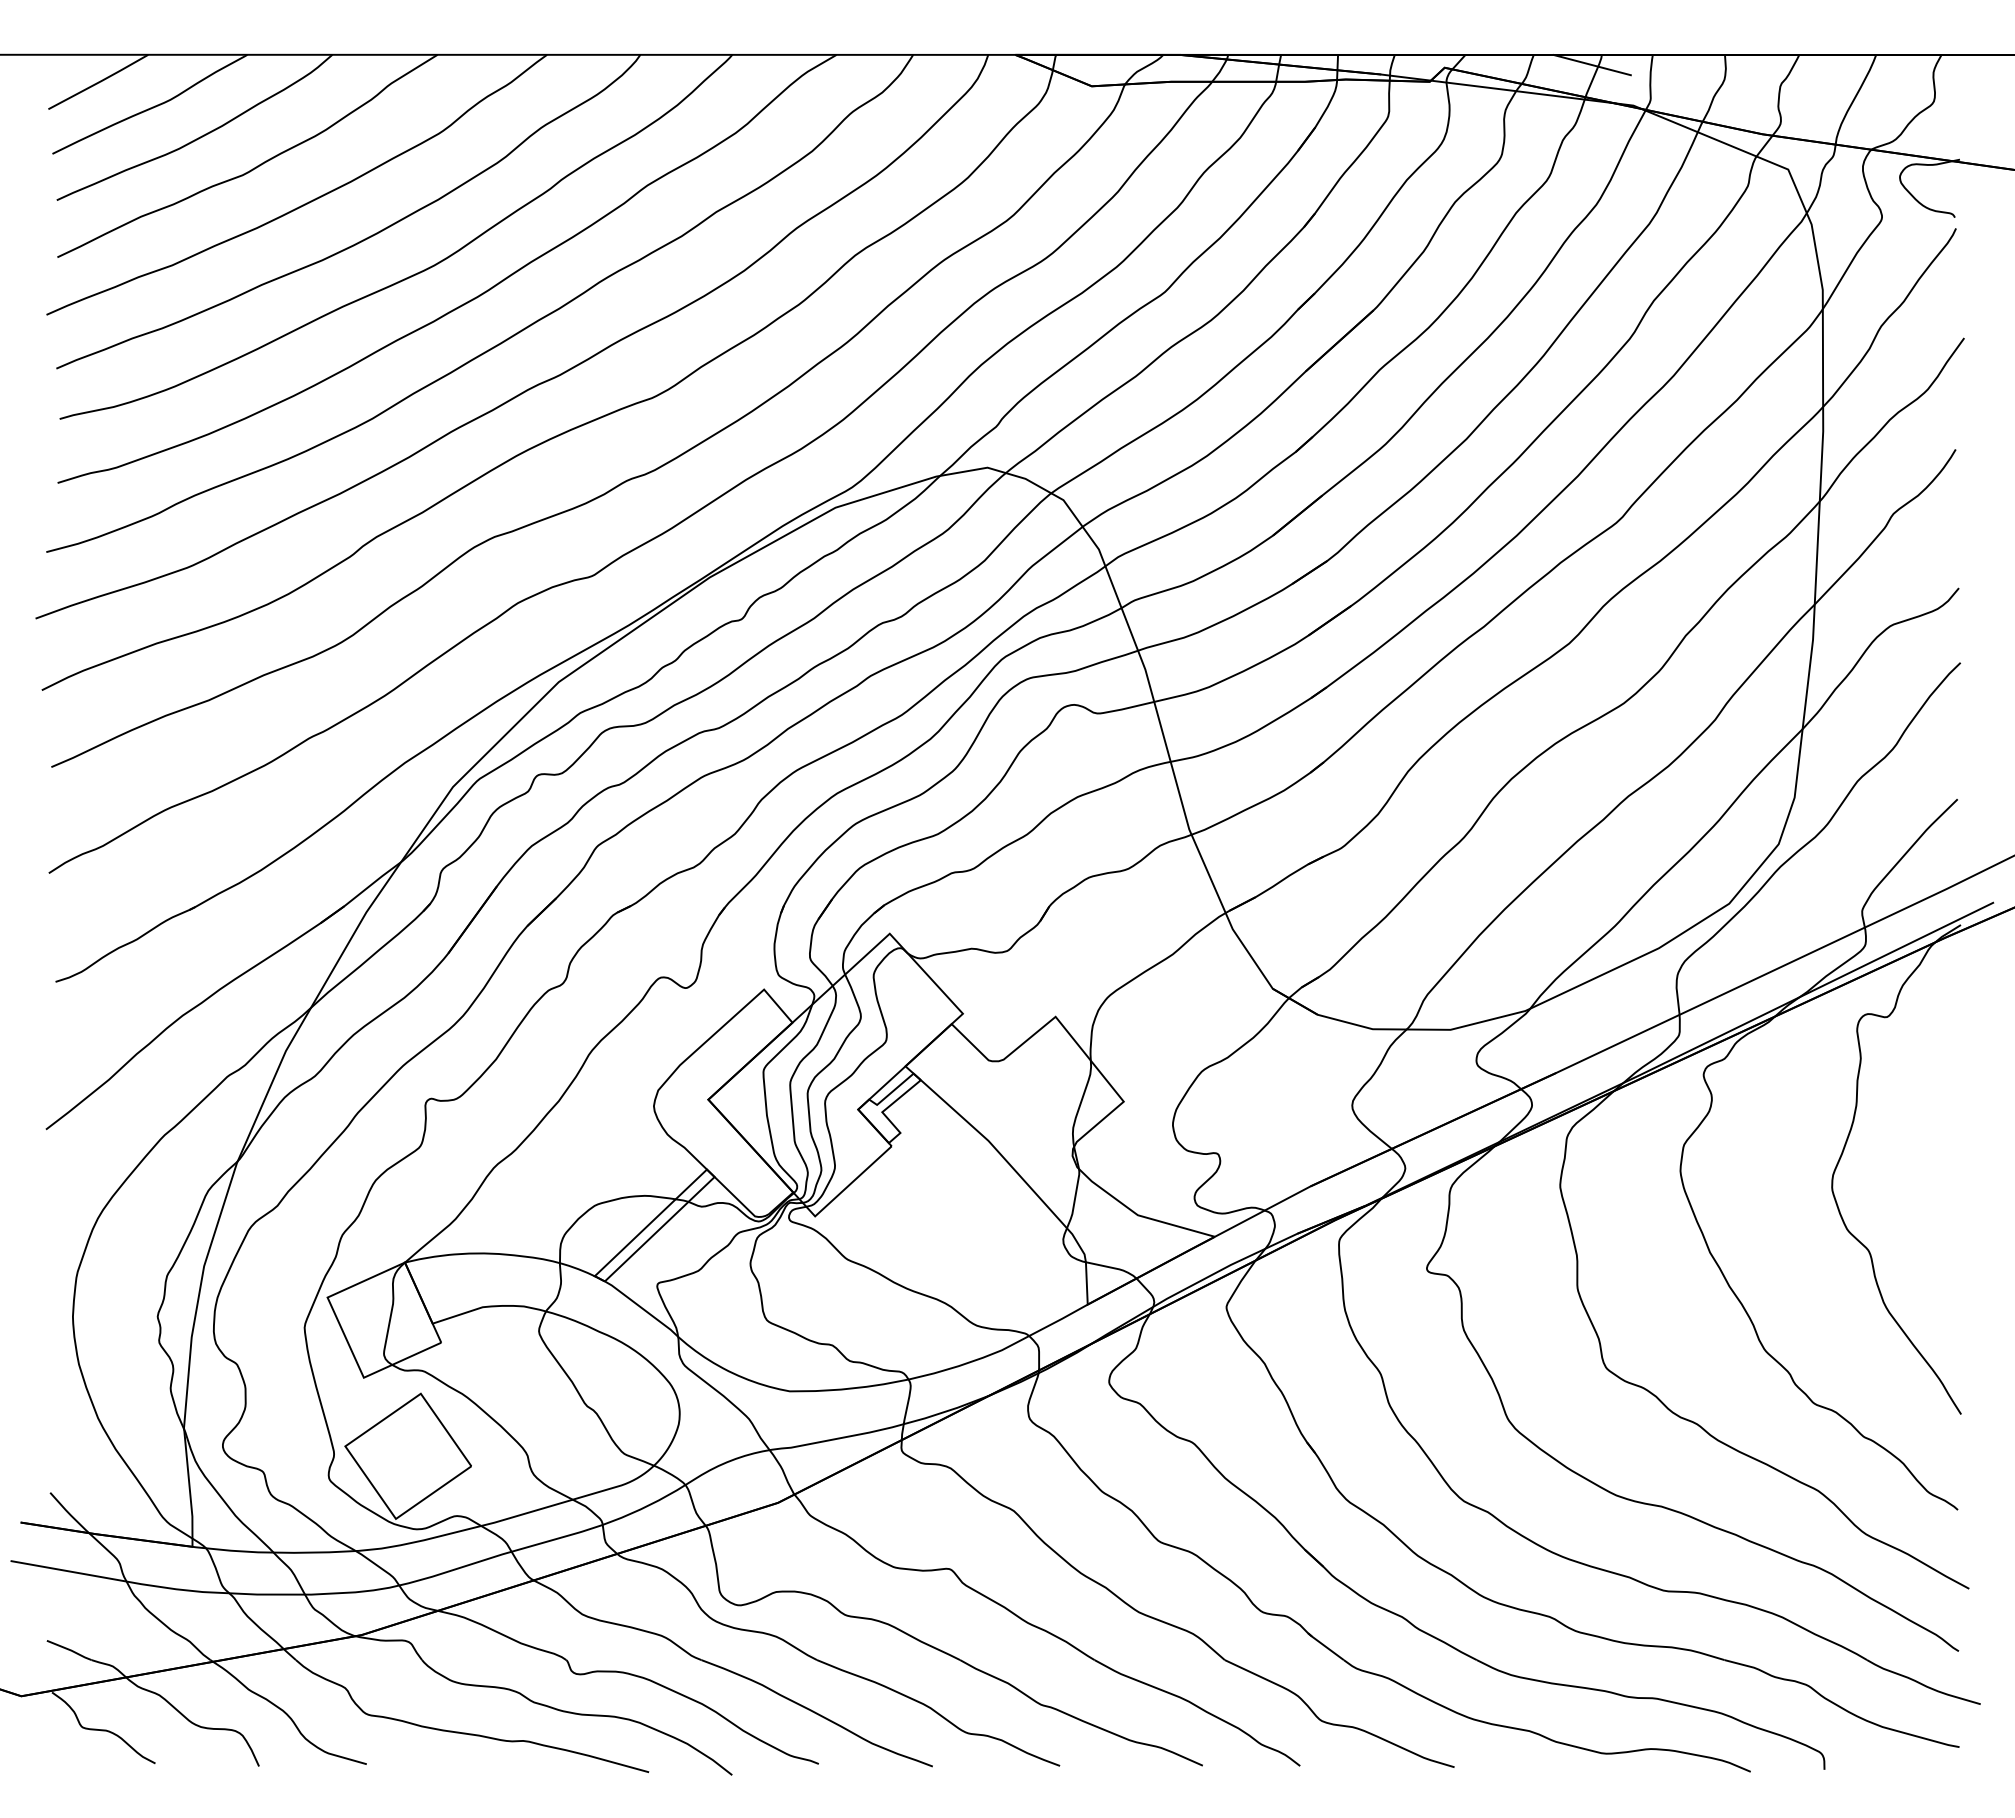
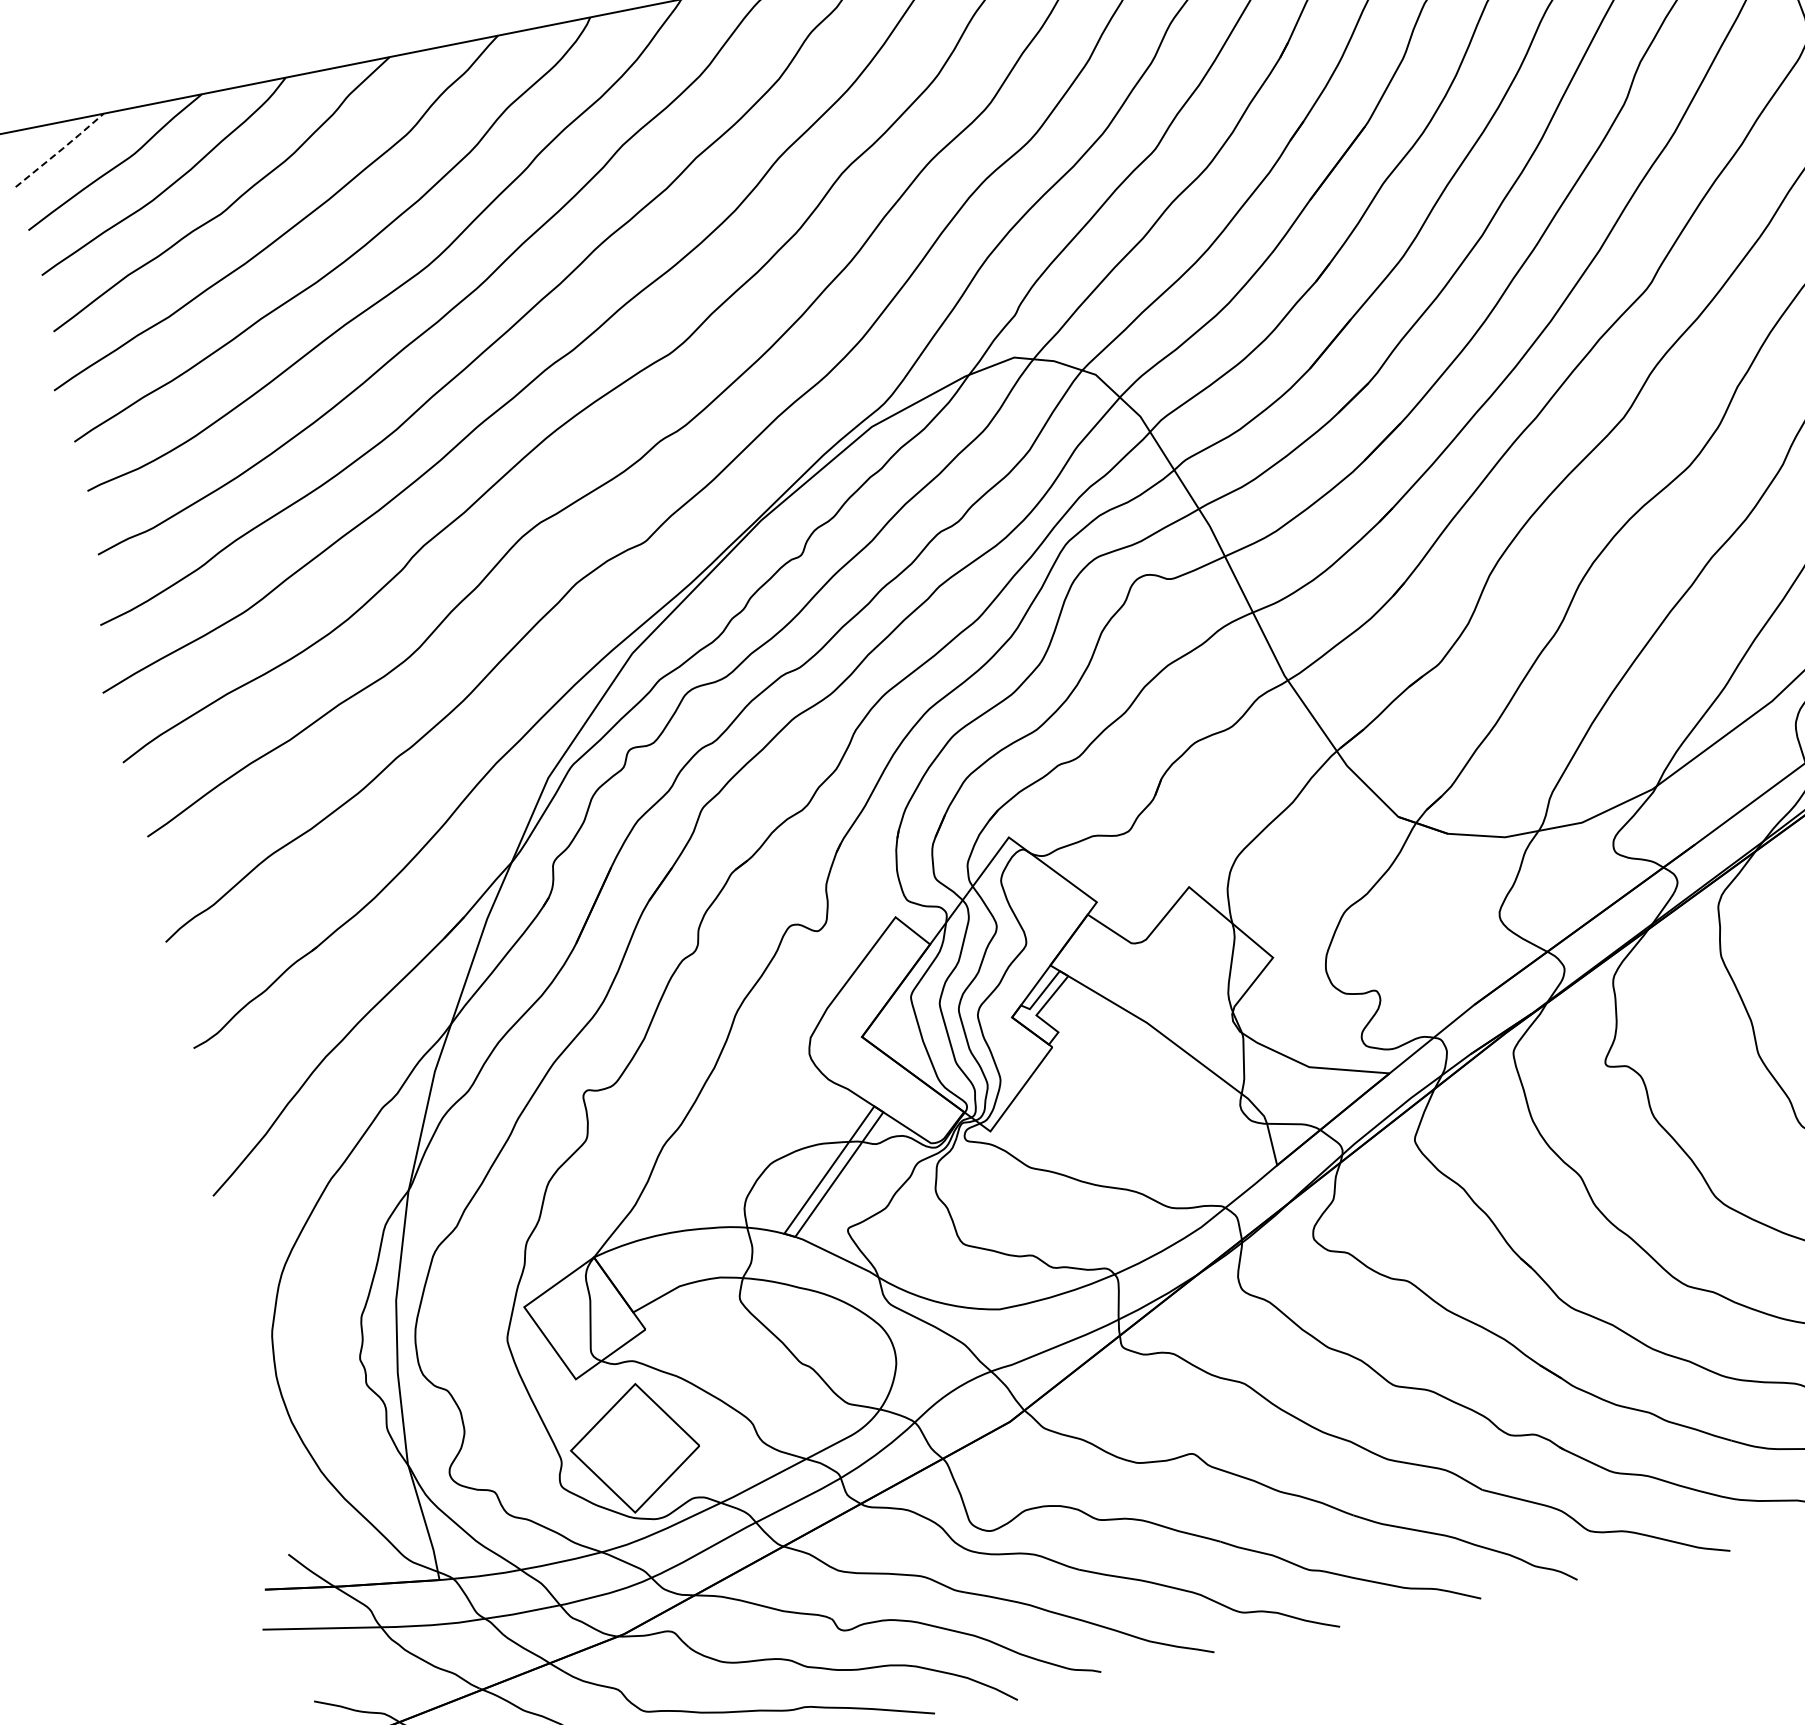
line: (100, 81) -> (61, 149), solid -> dashed

